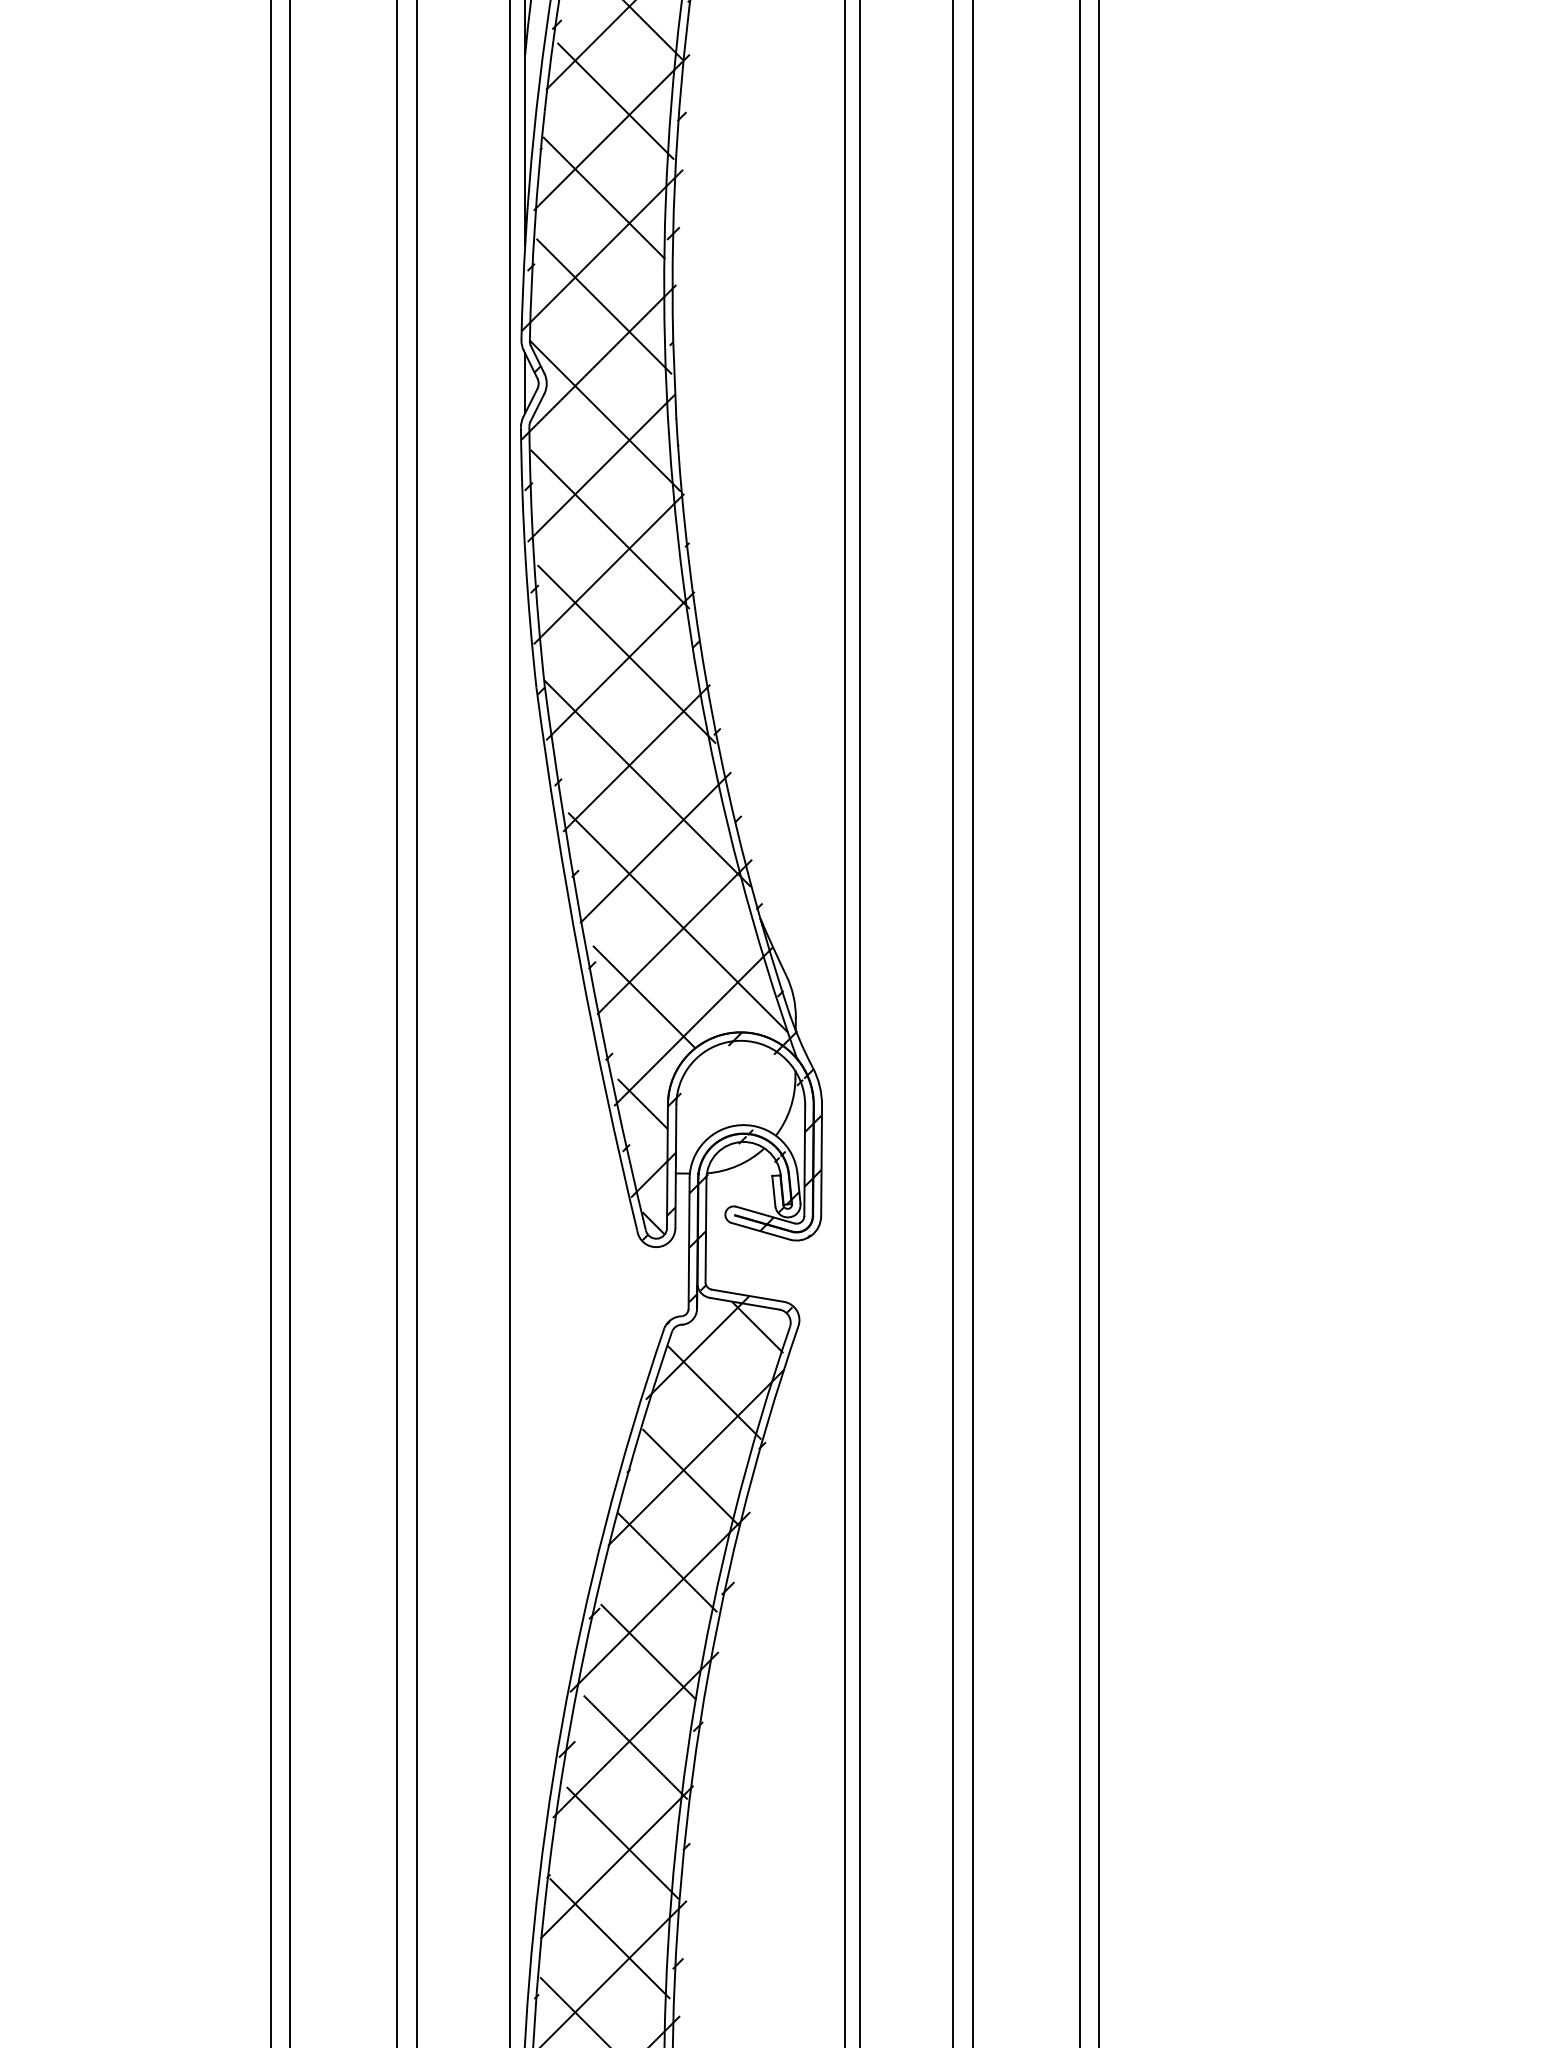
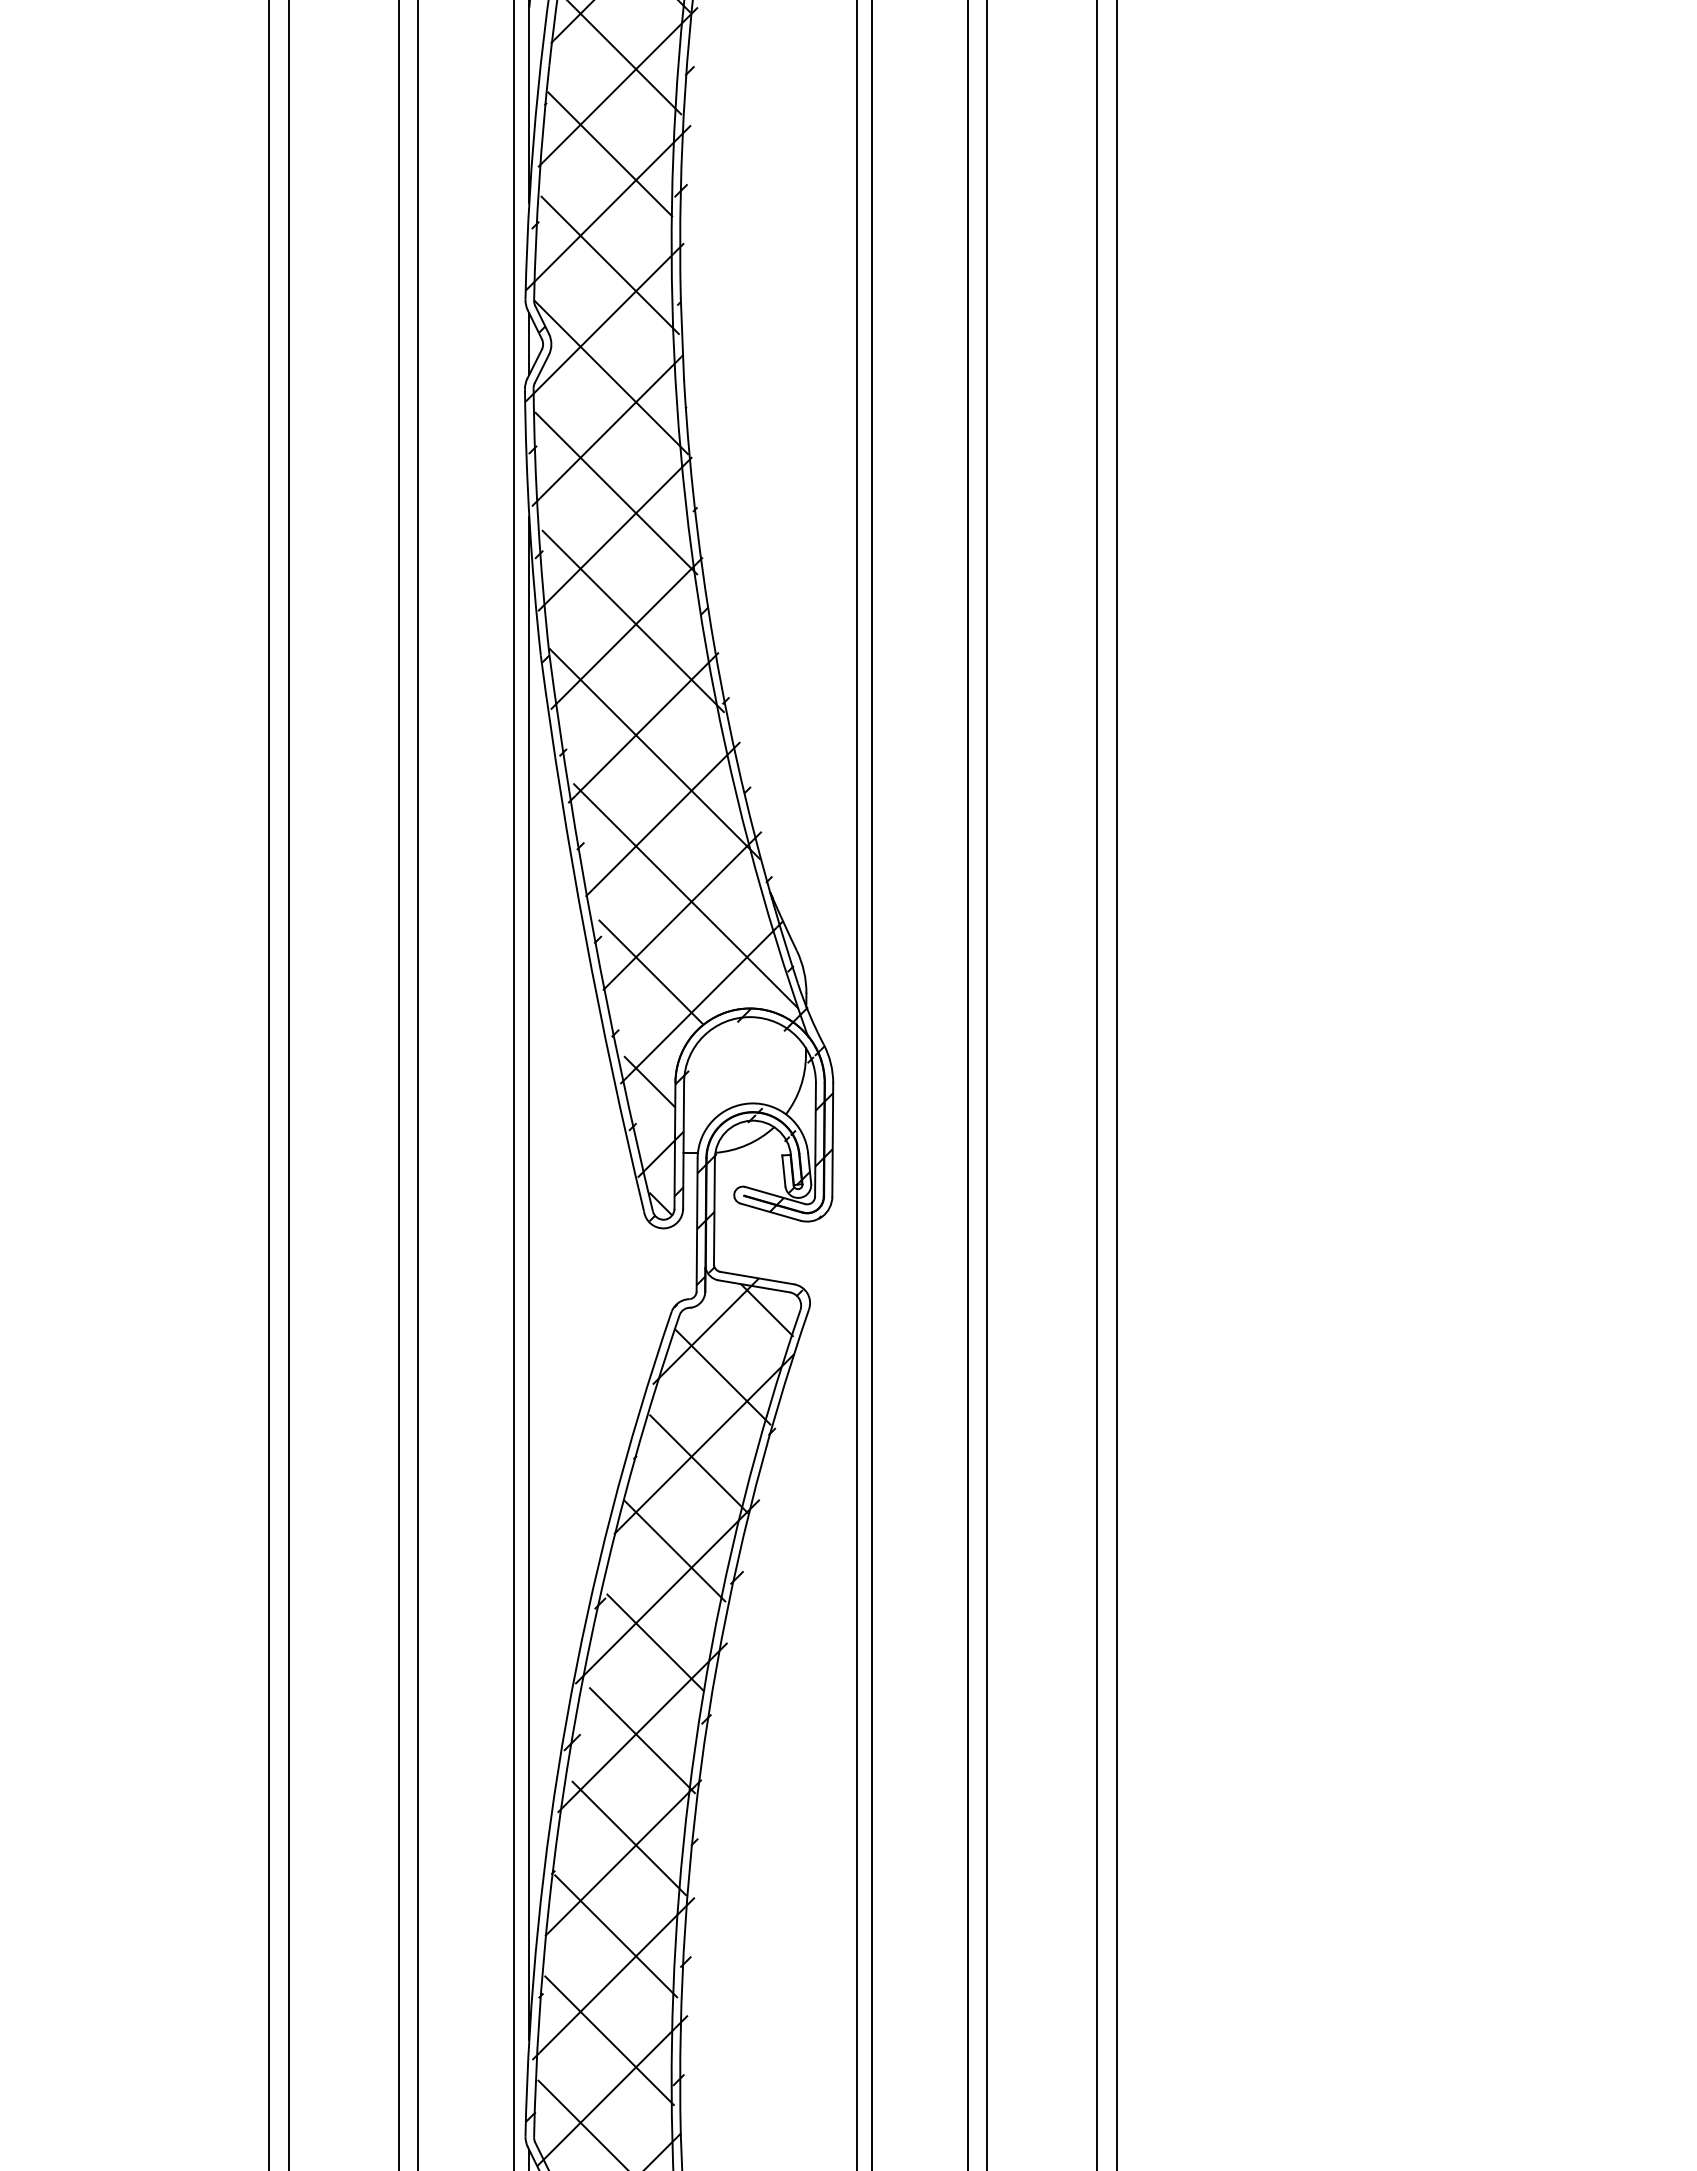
line: (525, 1295) -> (529, 1277), added

